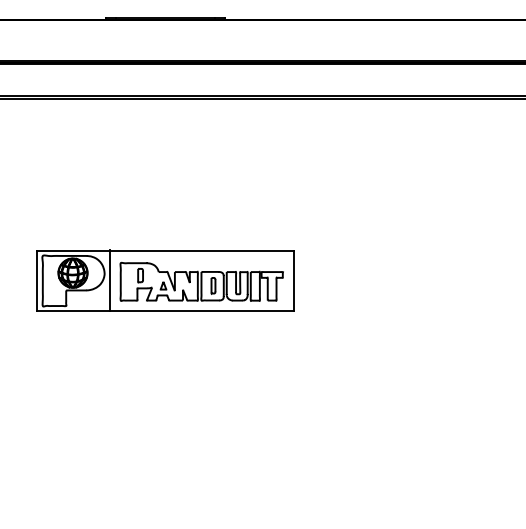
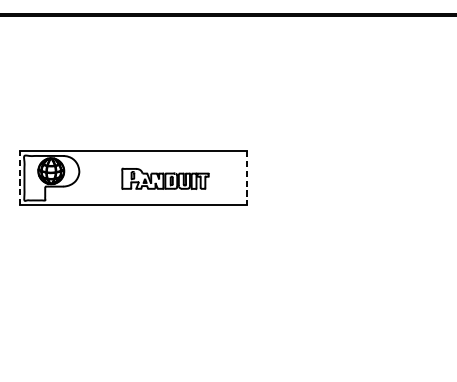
line: (37, 280) -> (19, 177), solid -> dashed
line: (110, 280) -> (84, 177), removed
part: (201, 281) -> (165, 178), size x0.6
line: (293, 281) -> (247, 178), solid -> dashed

